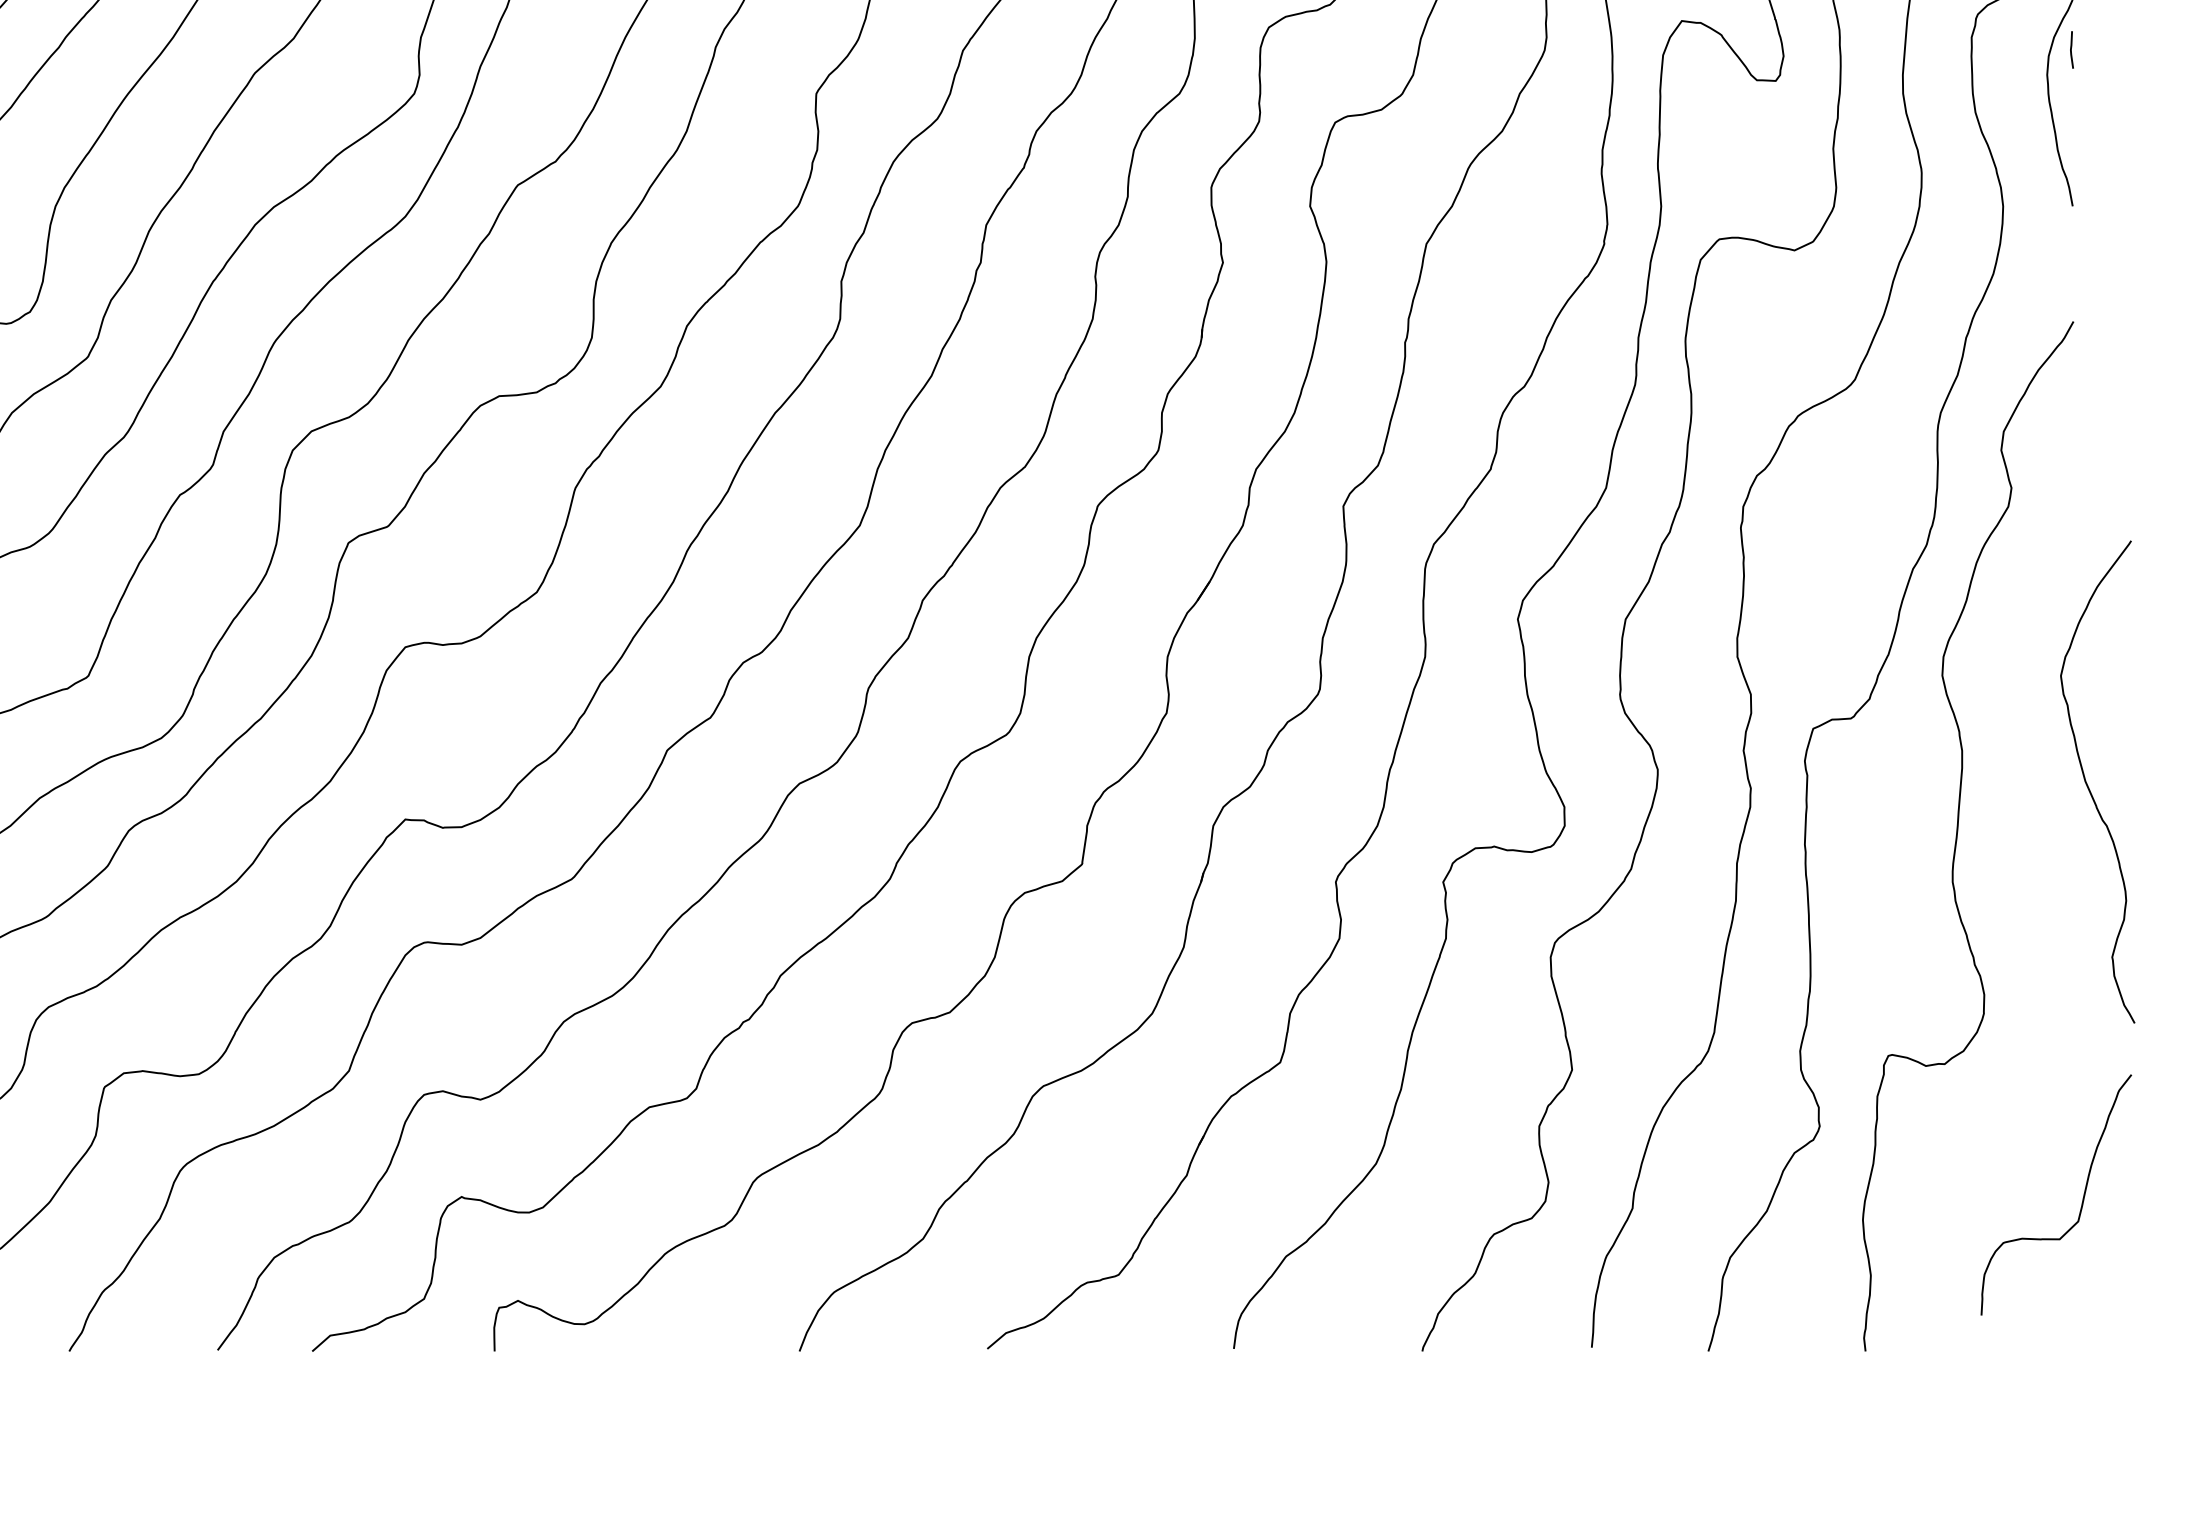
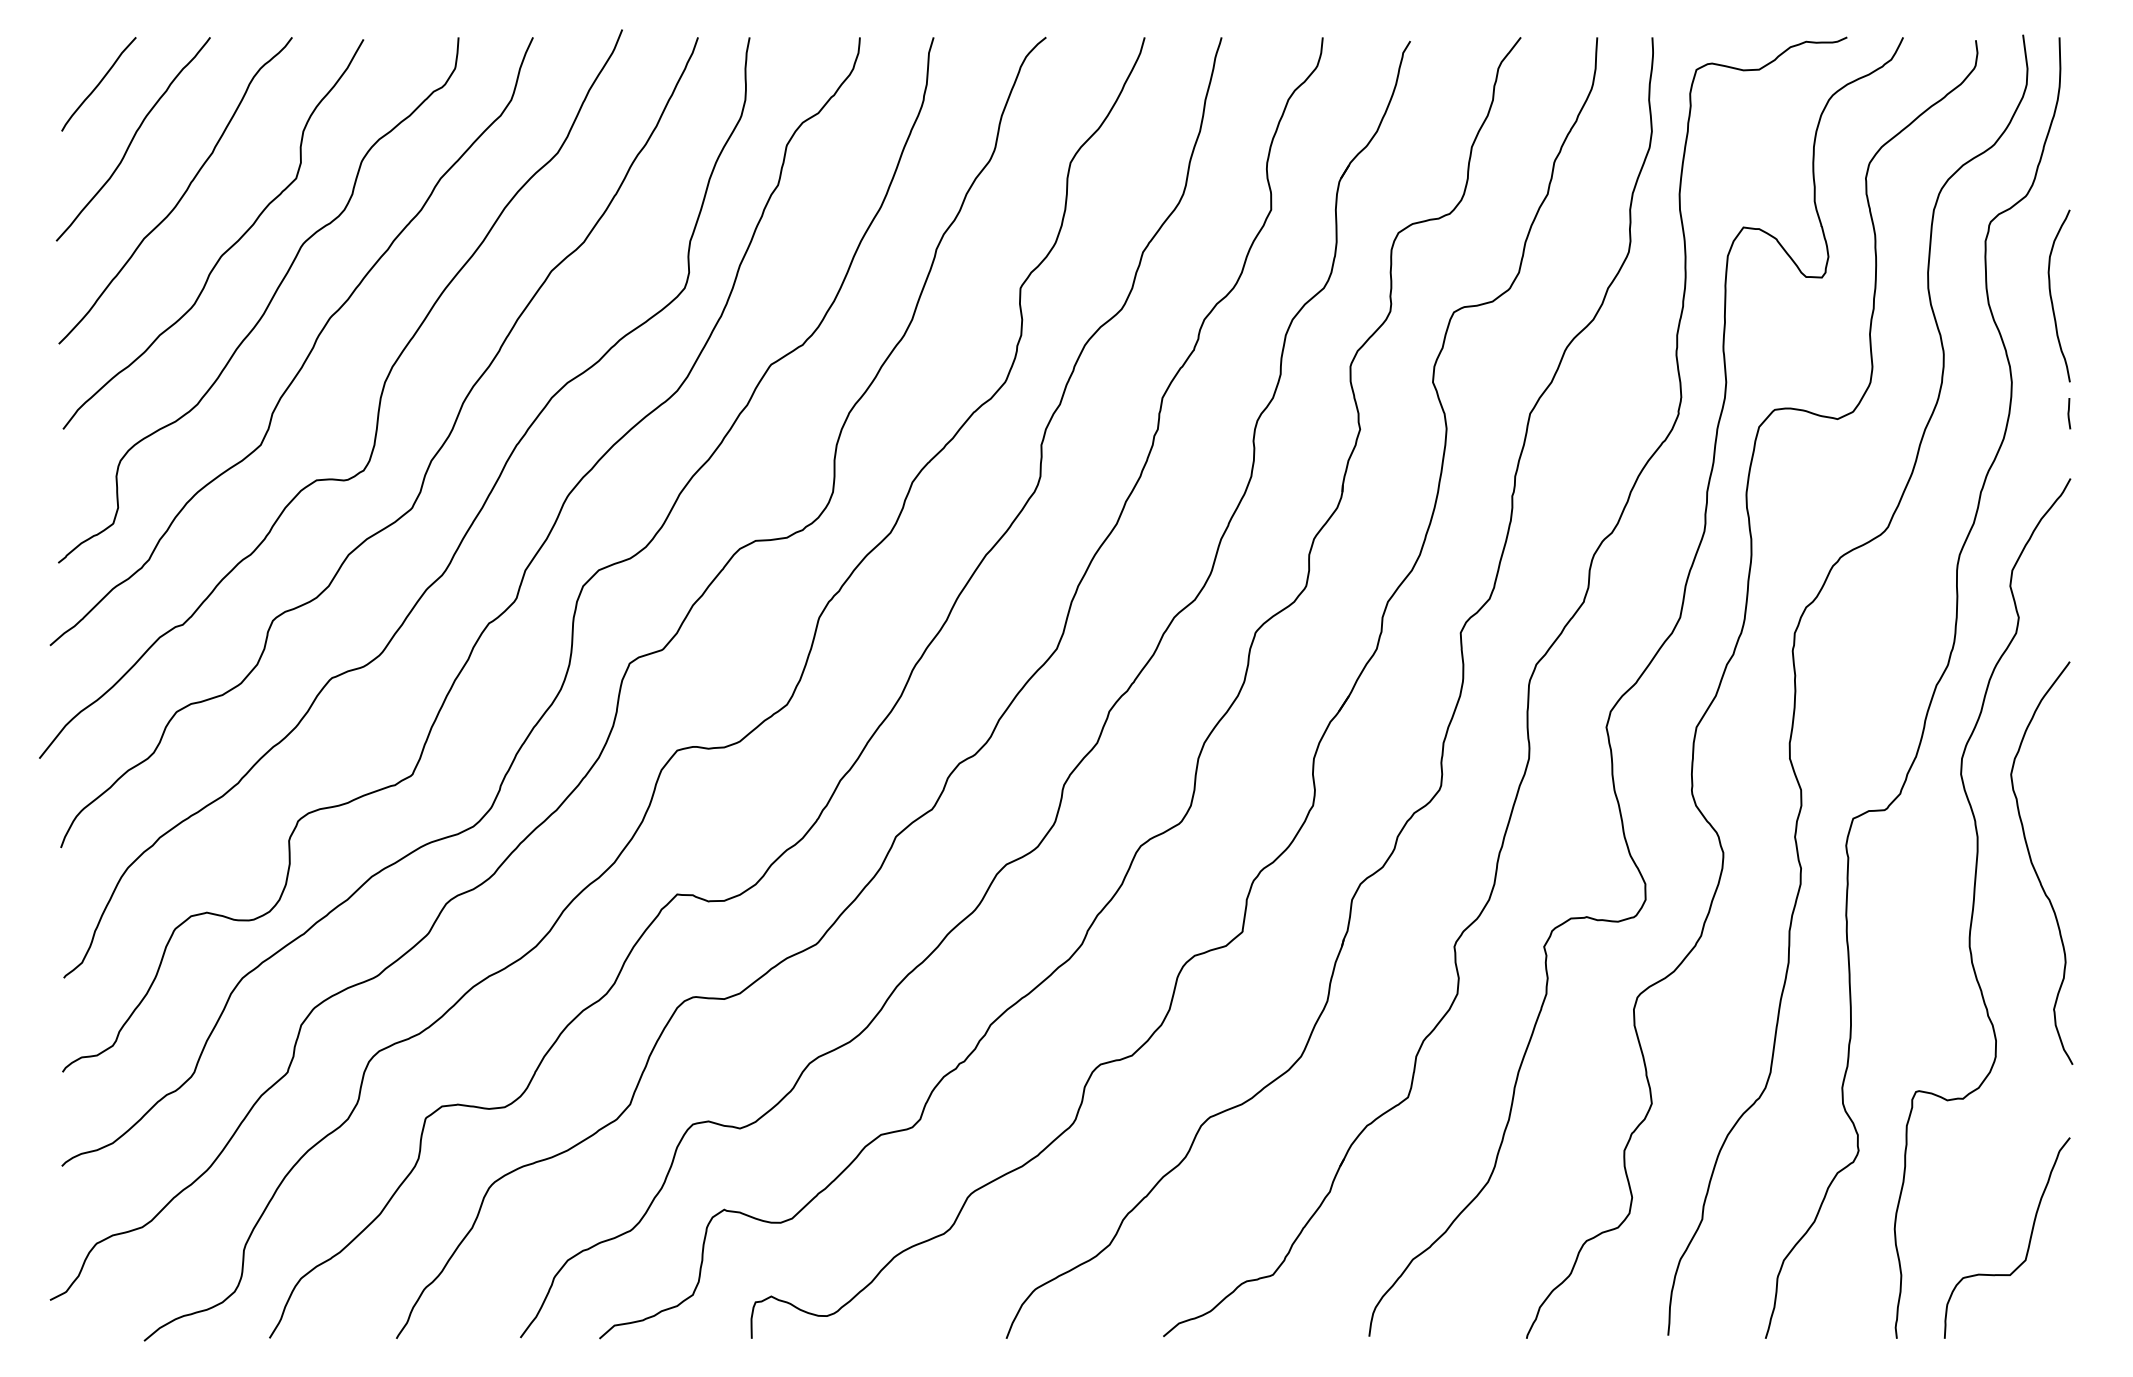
line: (2072, 49) -> (2069, 413), moved
curve: (2088, 786) -> (2034, 866), moved
curve: (2081, 1200) -> (2028, 1242), moved

